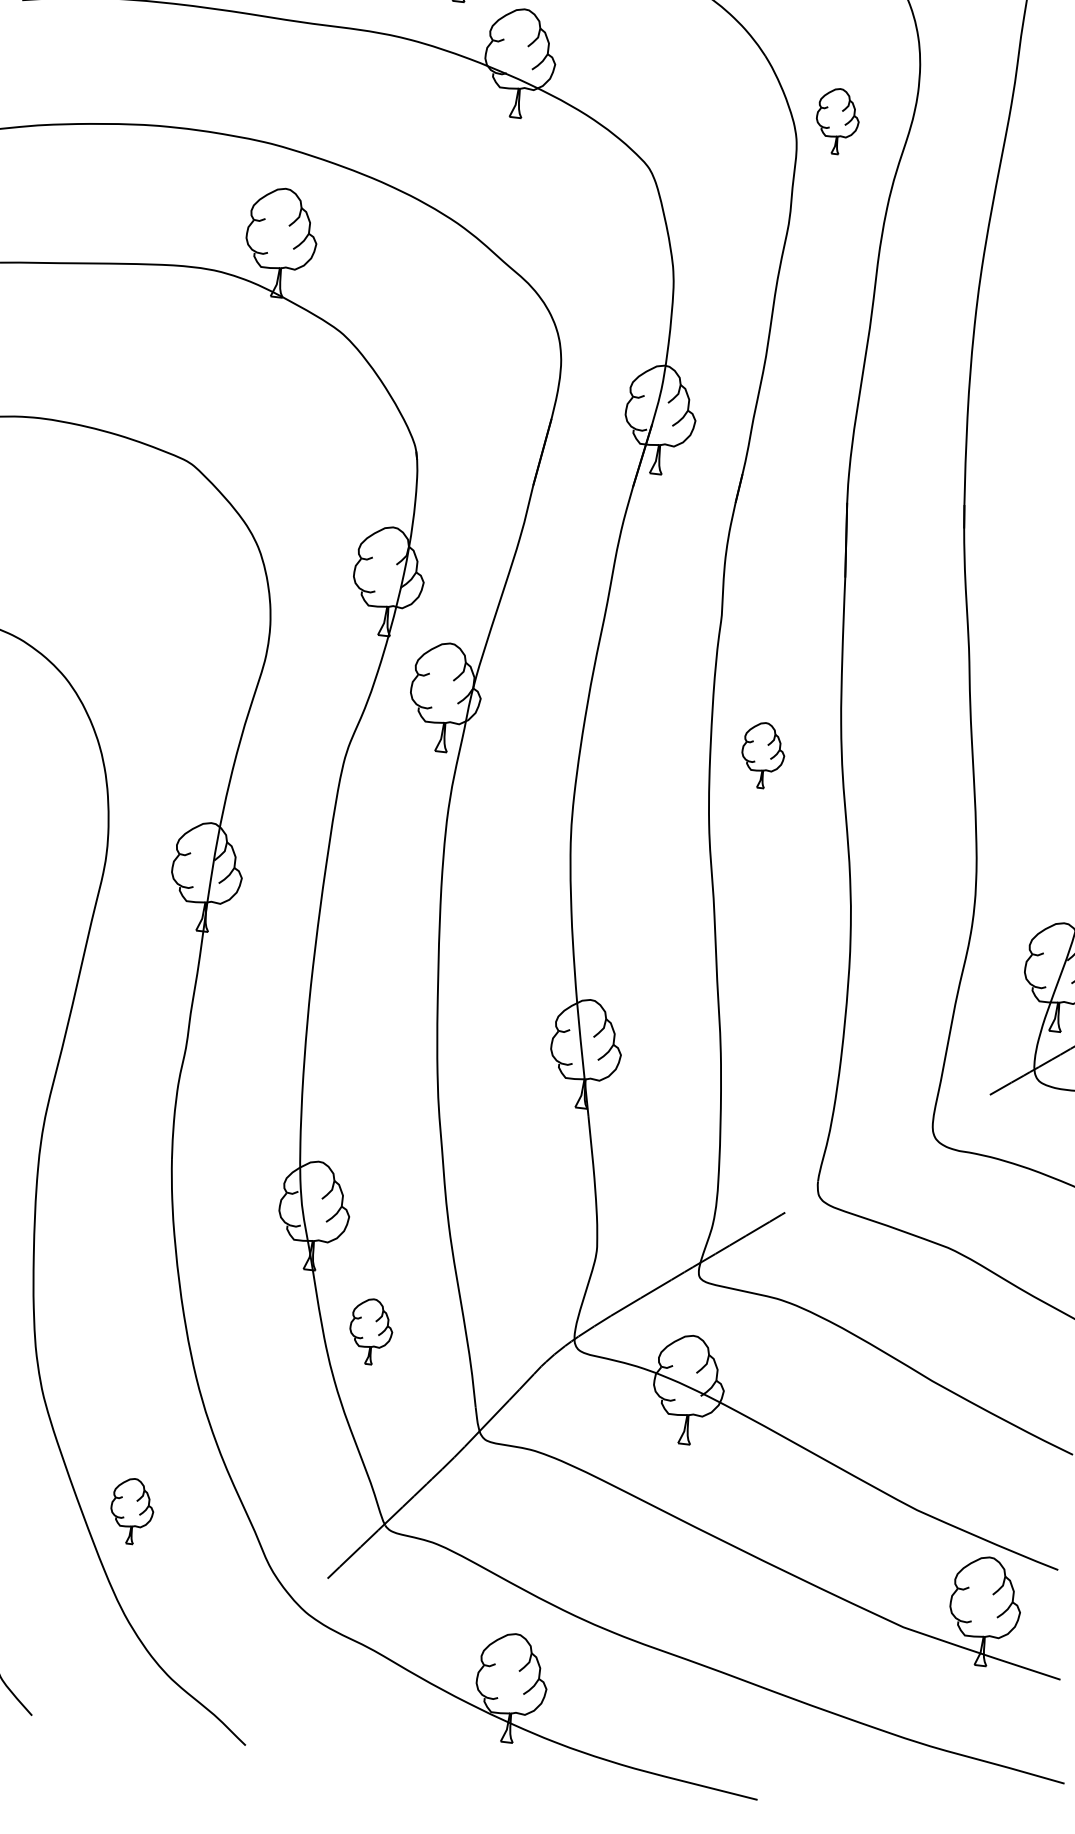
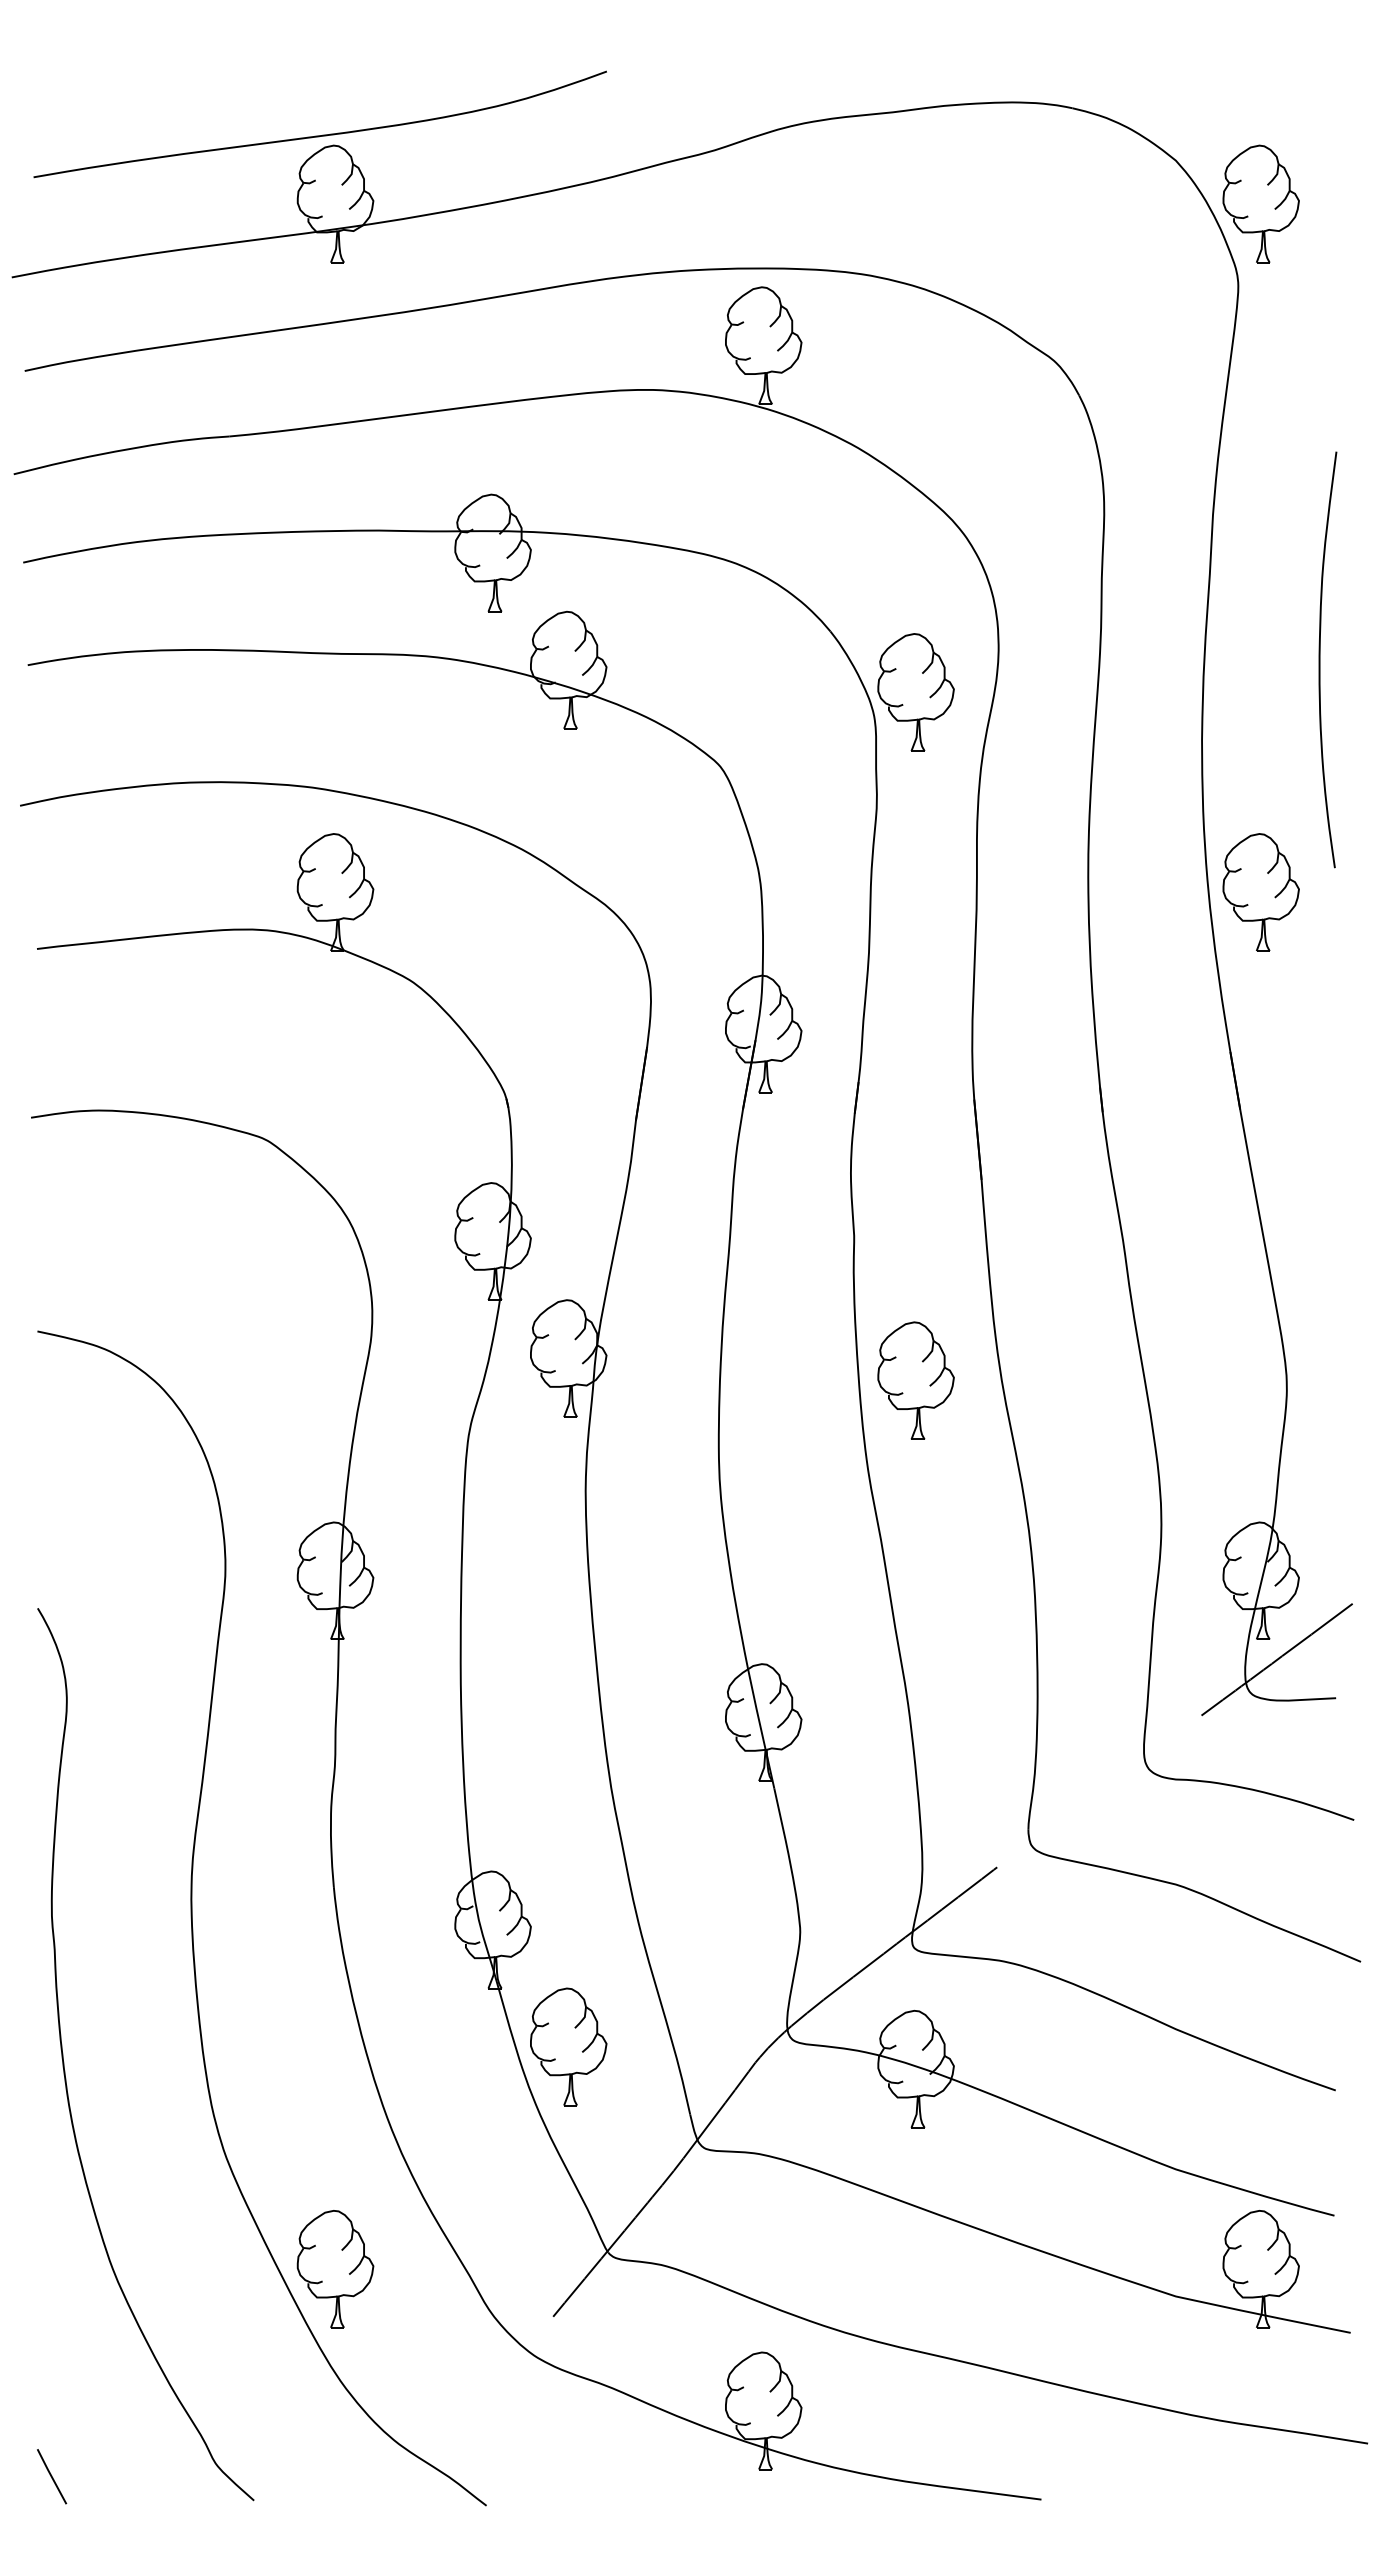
part: (837, 121) -> (915, 692), size x1.67
part: (762, 755) -> (915, 1380), size x1.67
part: (370, 1331) -> (568, 2046), size x1.67
part: (132, 1511) -> (335, 2269), size x1.67

